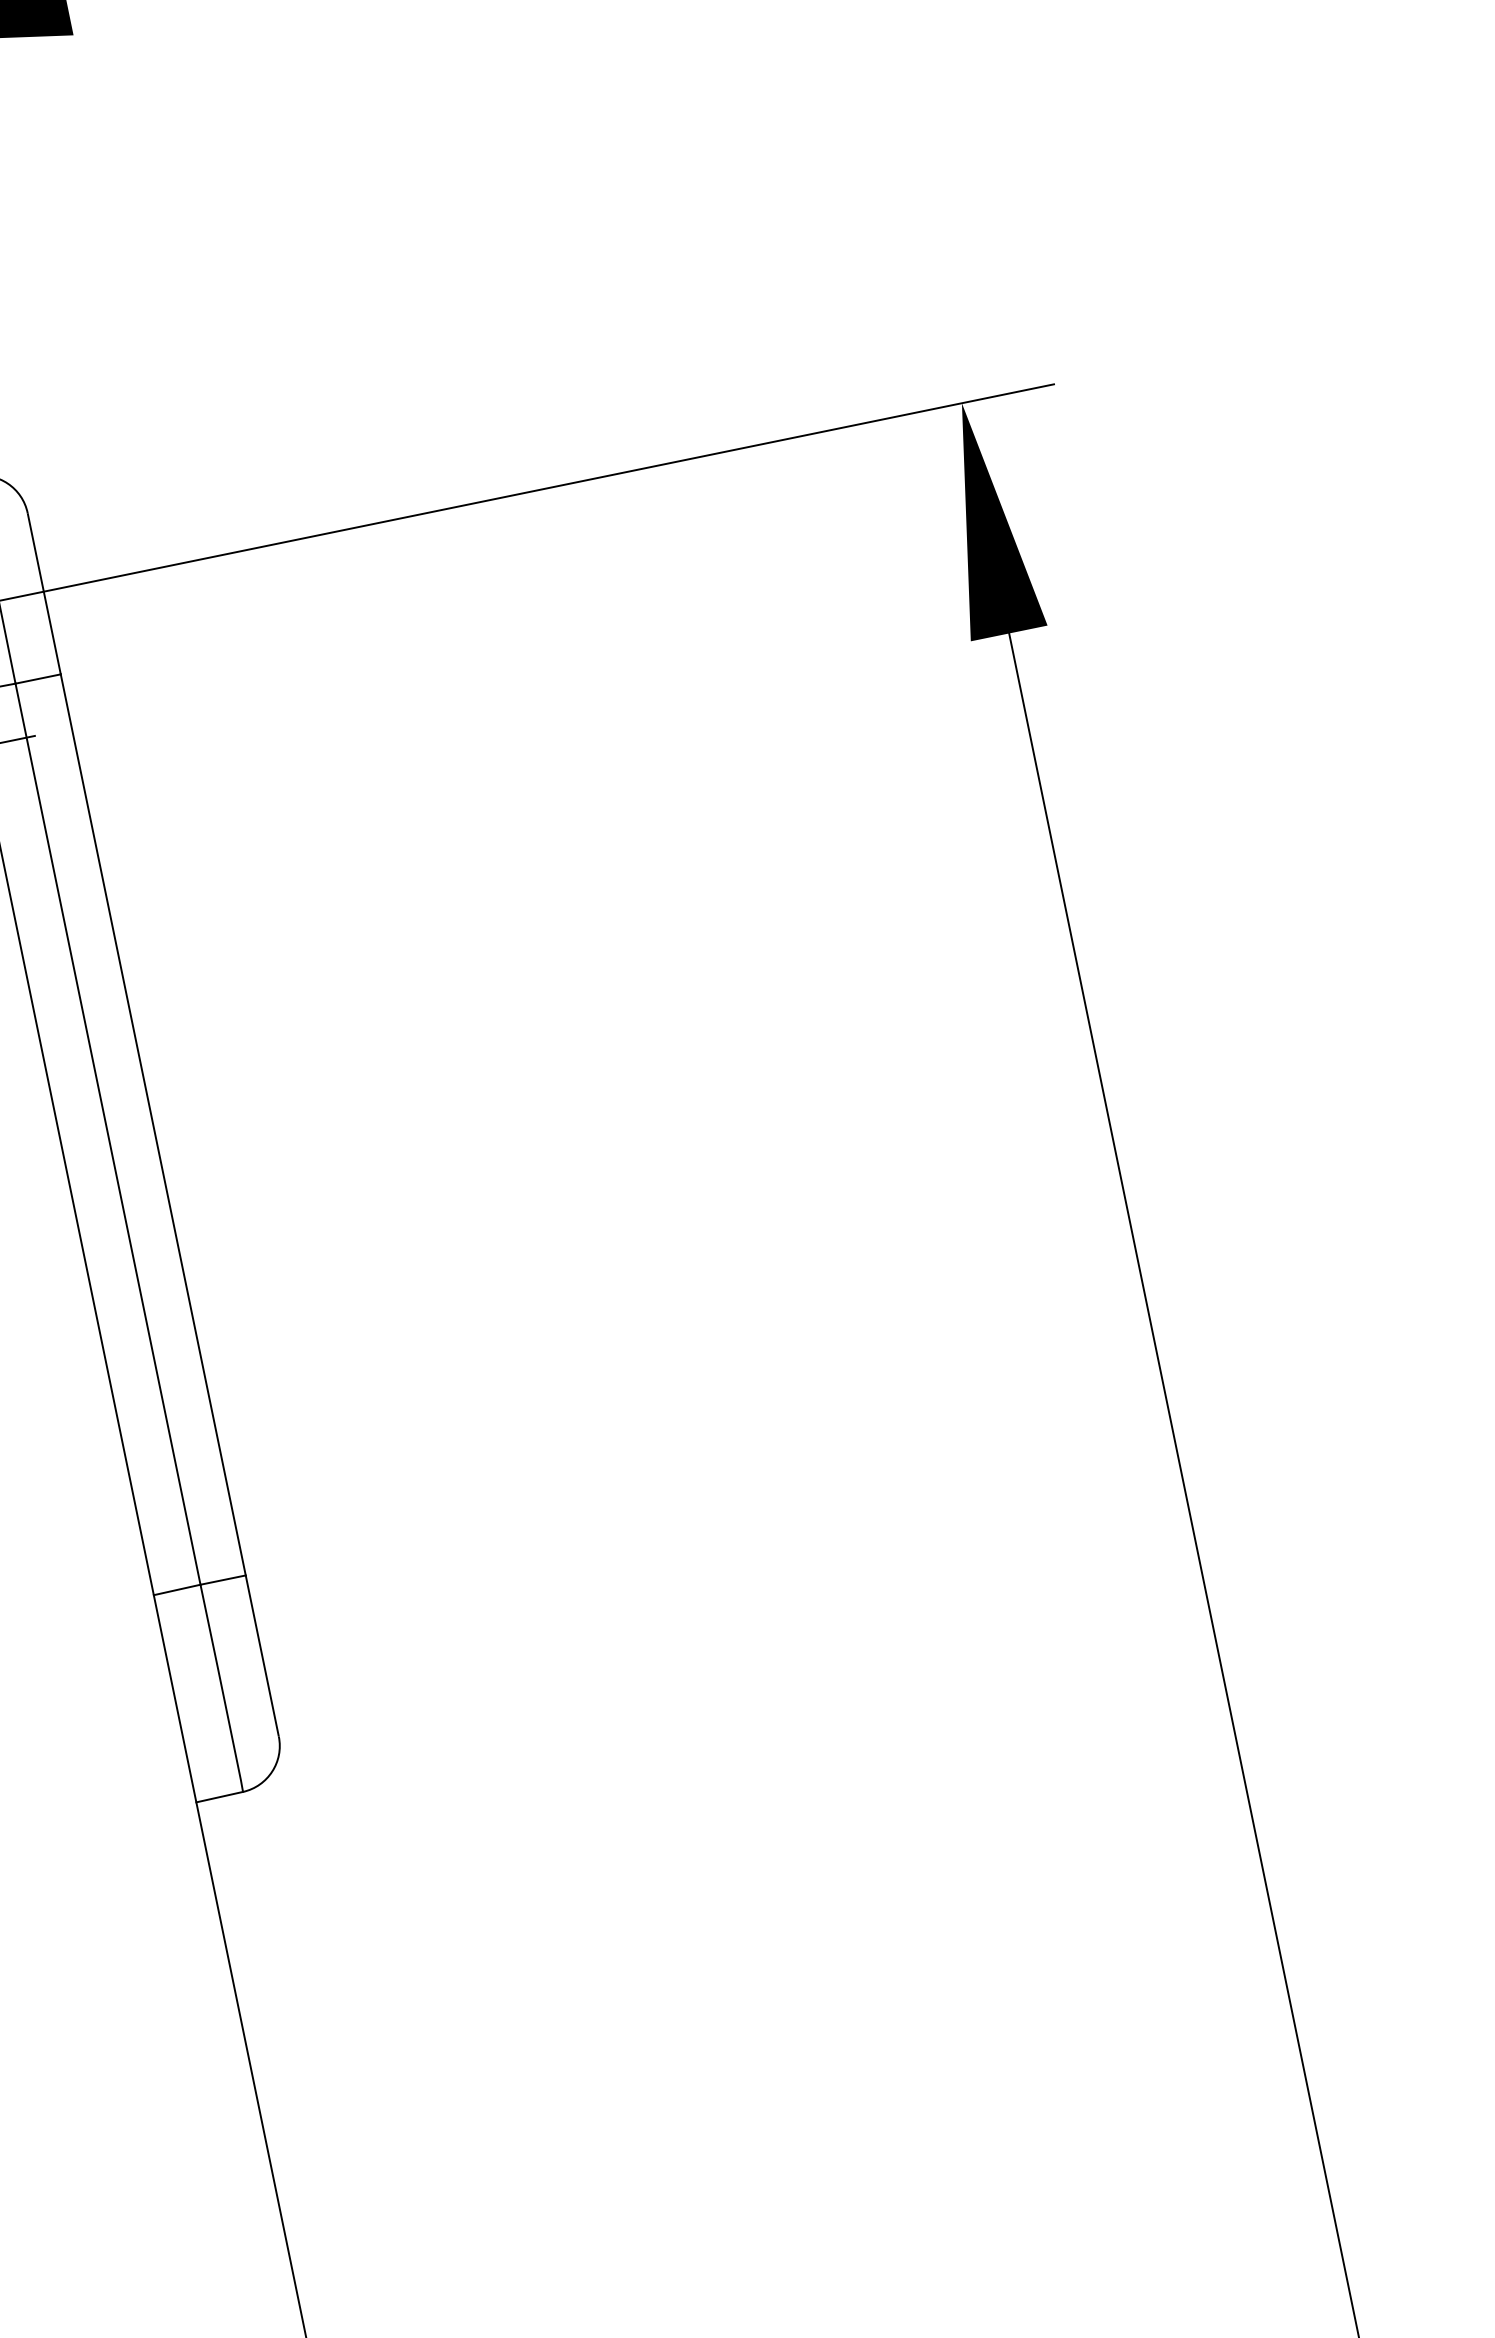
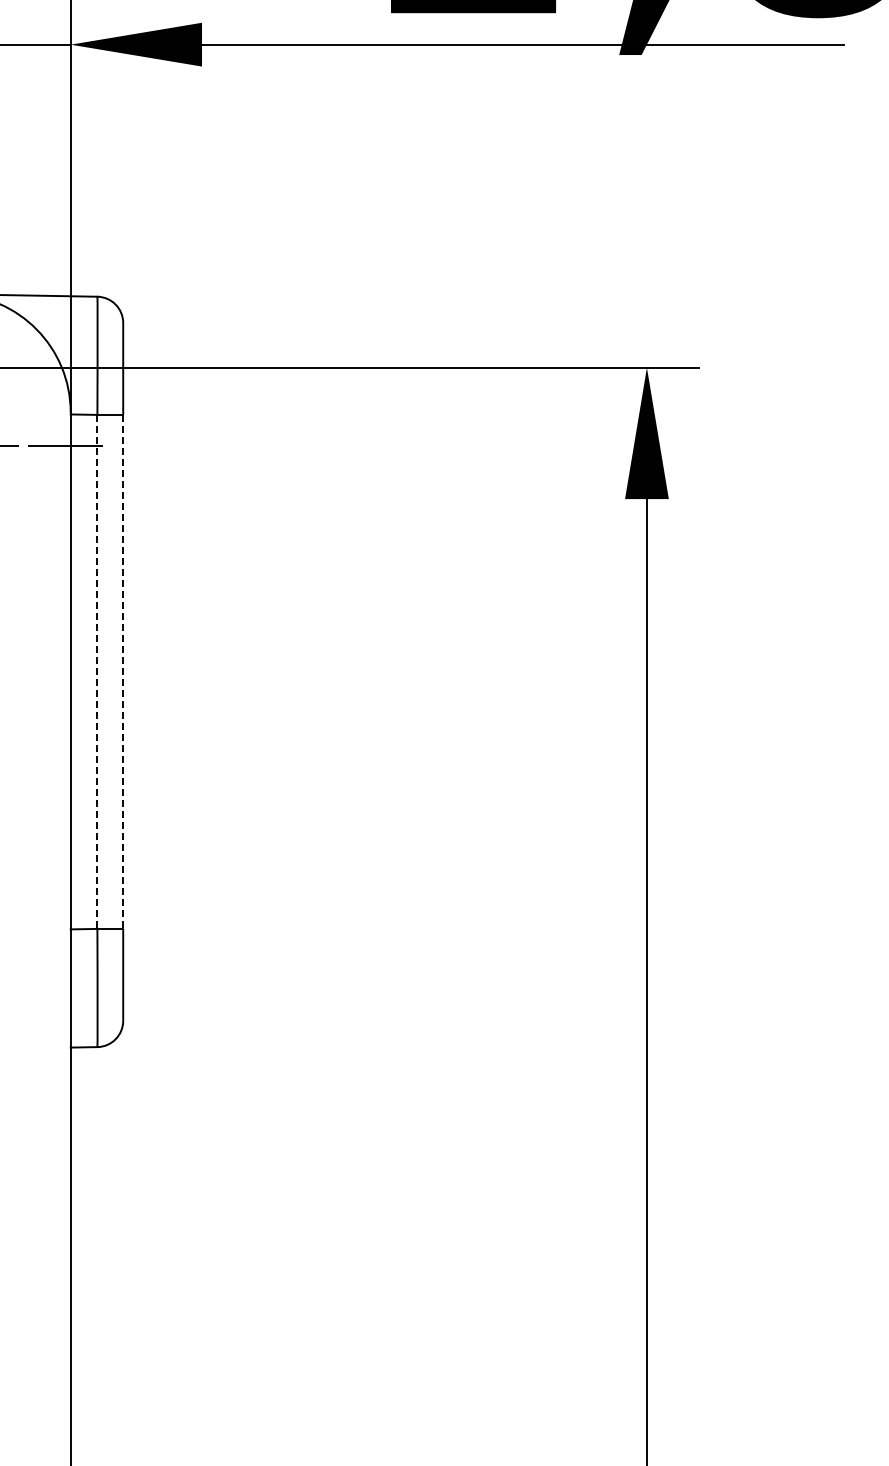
line: (153, 1125) -> (123, 672), solid -> dashed
line: (108, 1135) -> (97, 672), solid -> dashed

